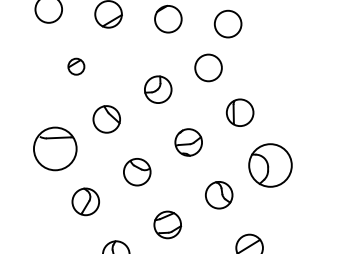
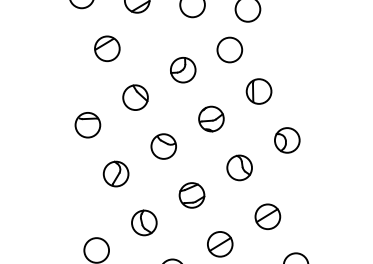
part: (76, 66) -> (107, 48), size x1.67
part: (54, 149) -> (87, 125), size x0.62
part: (270, 165) -> (287, 140), size x0.62

